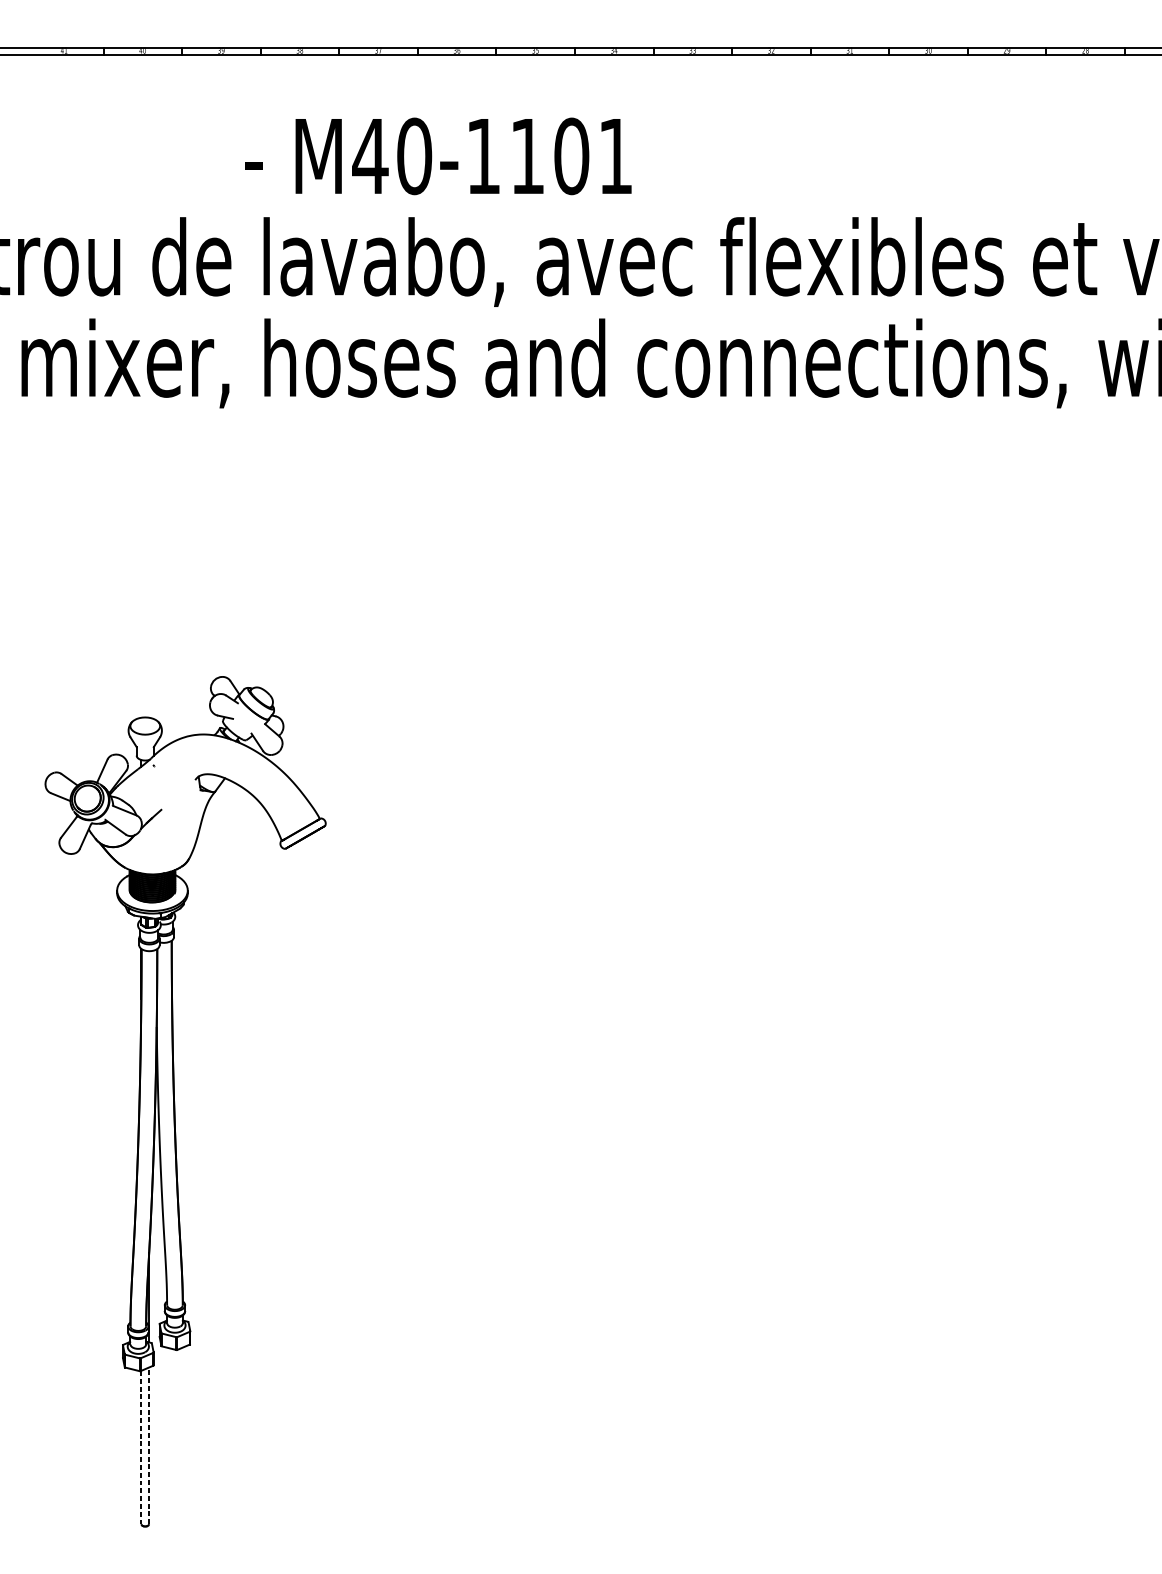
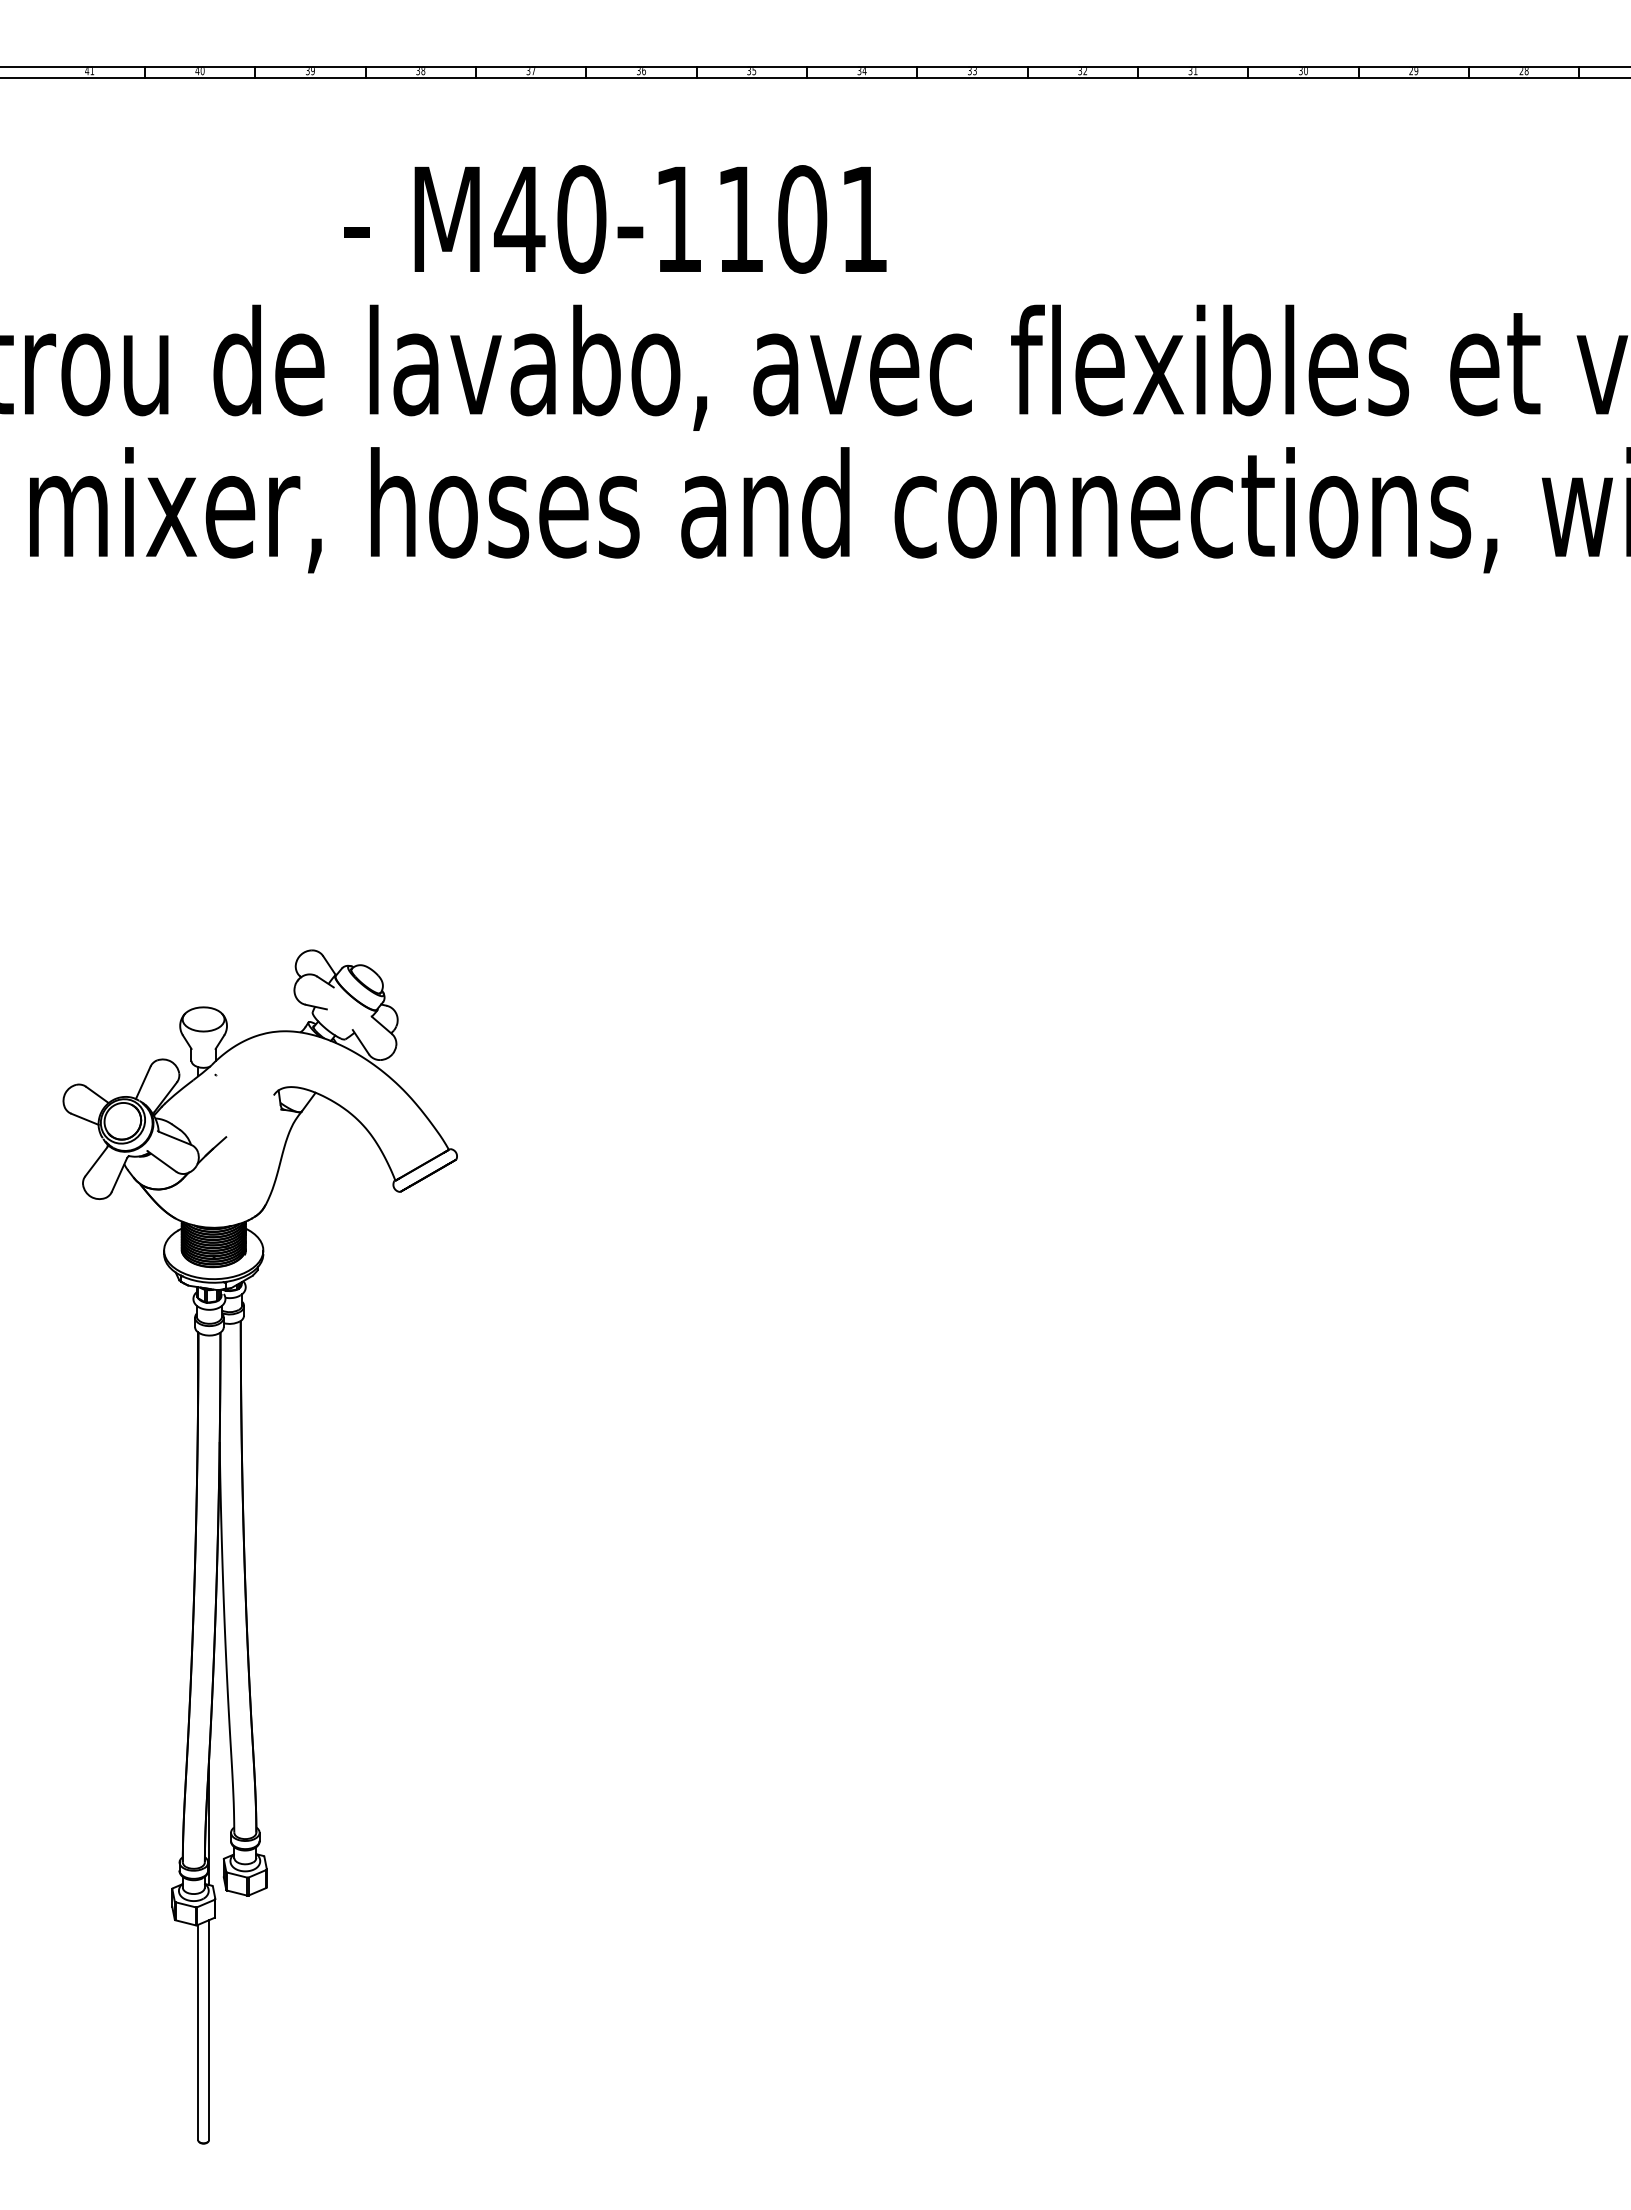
line: (149, 1445) -> (209, 2029), dashed -> solid
line: (141, 1447) -> (198, 2032), dashed -> solid

